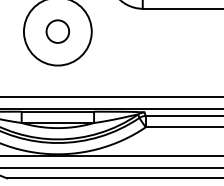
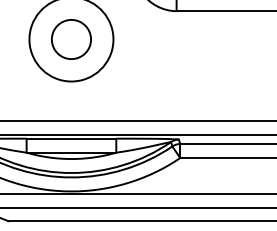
circle: (57, 31) -> (71, 39), size x1.4

